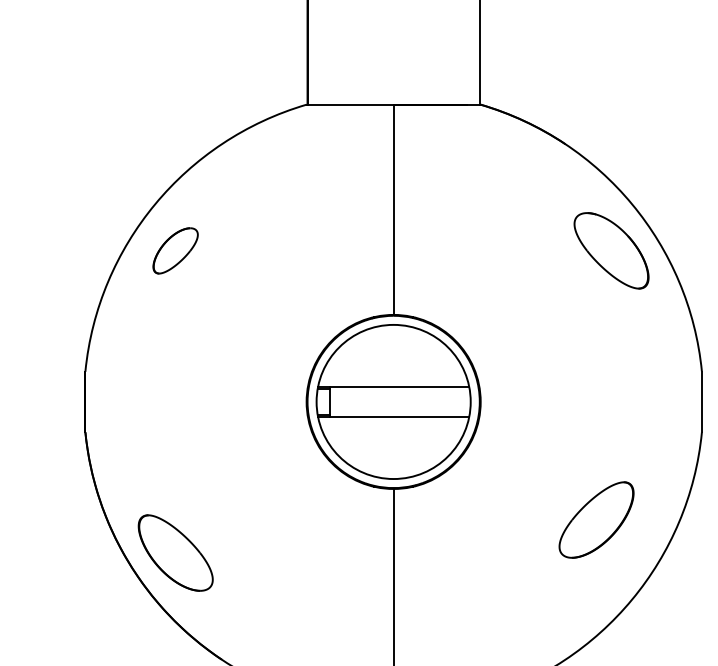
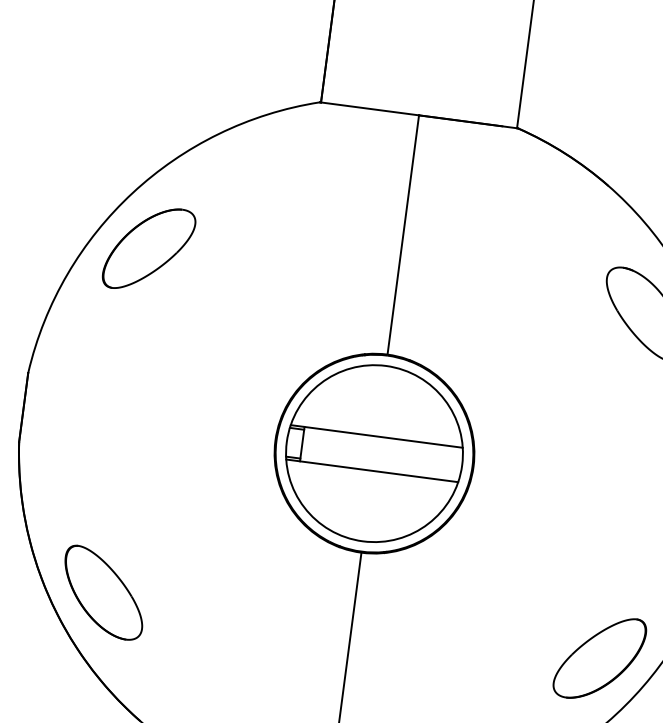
part: (175, 250) -> (148, 248), size x1.67
part: (596, 519) -> (599, 657), moved

